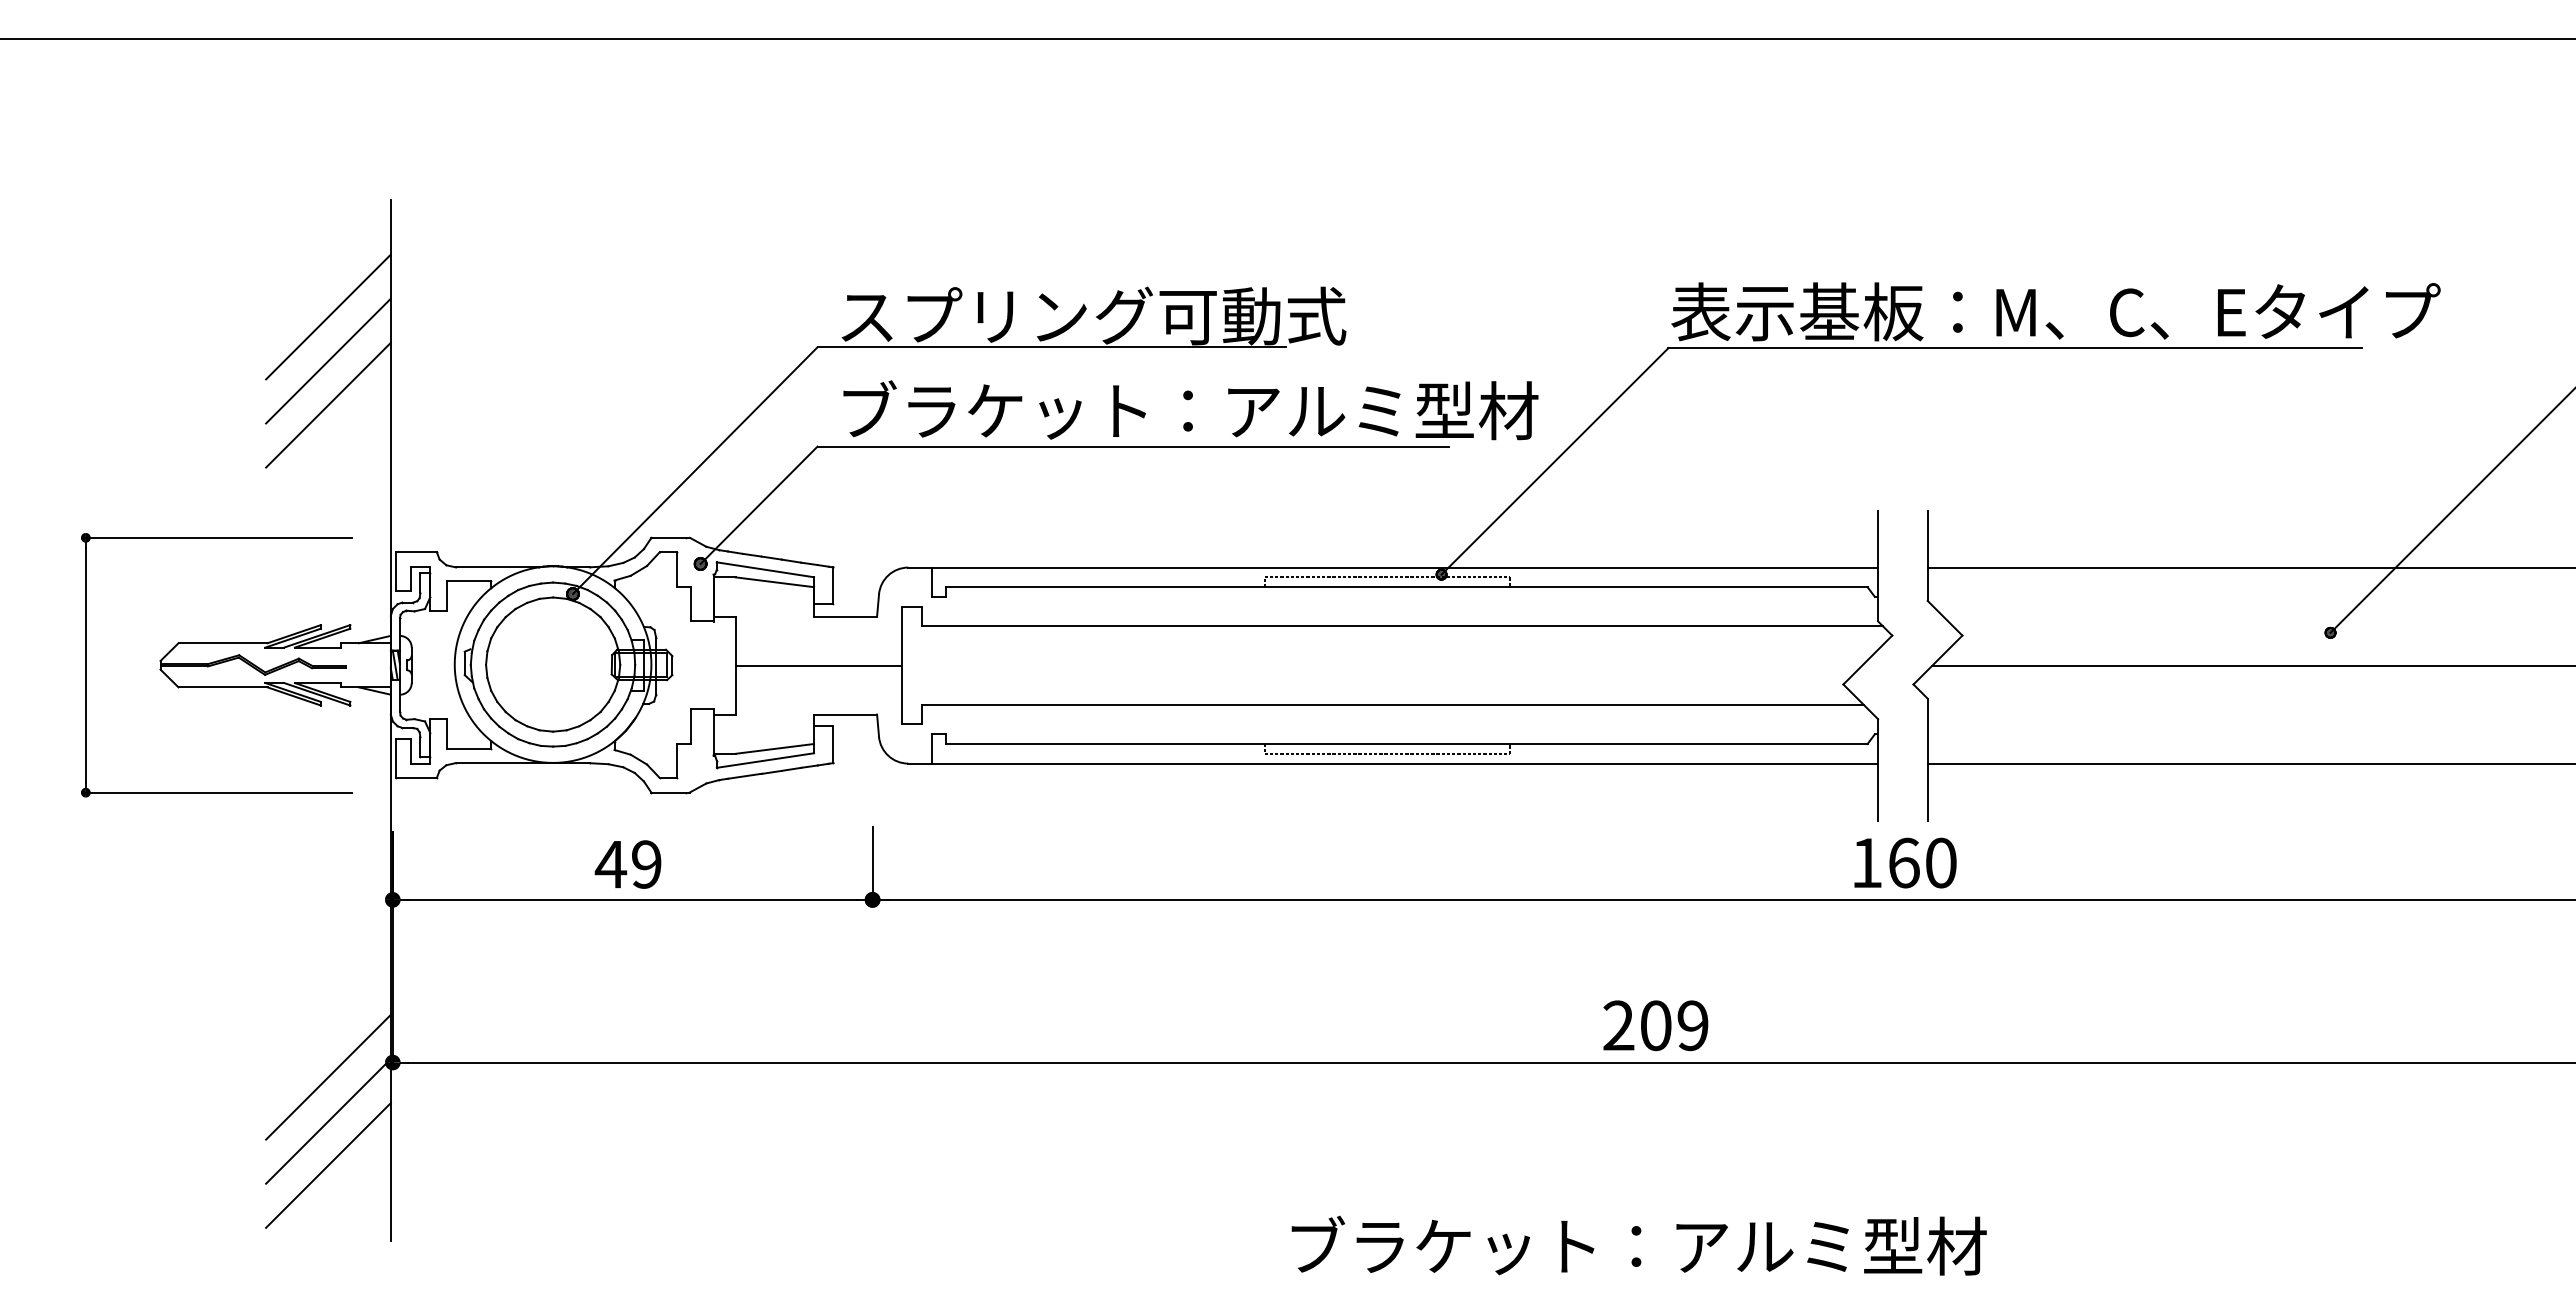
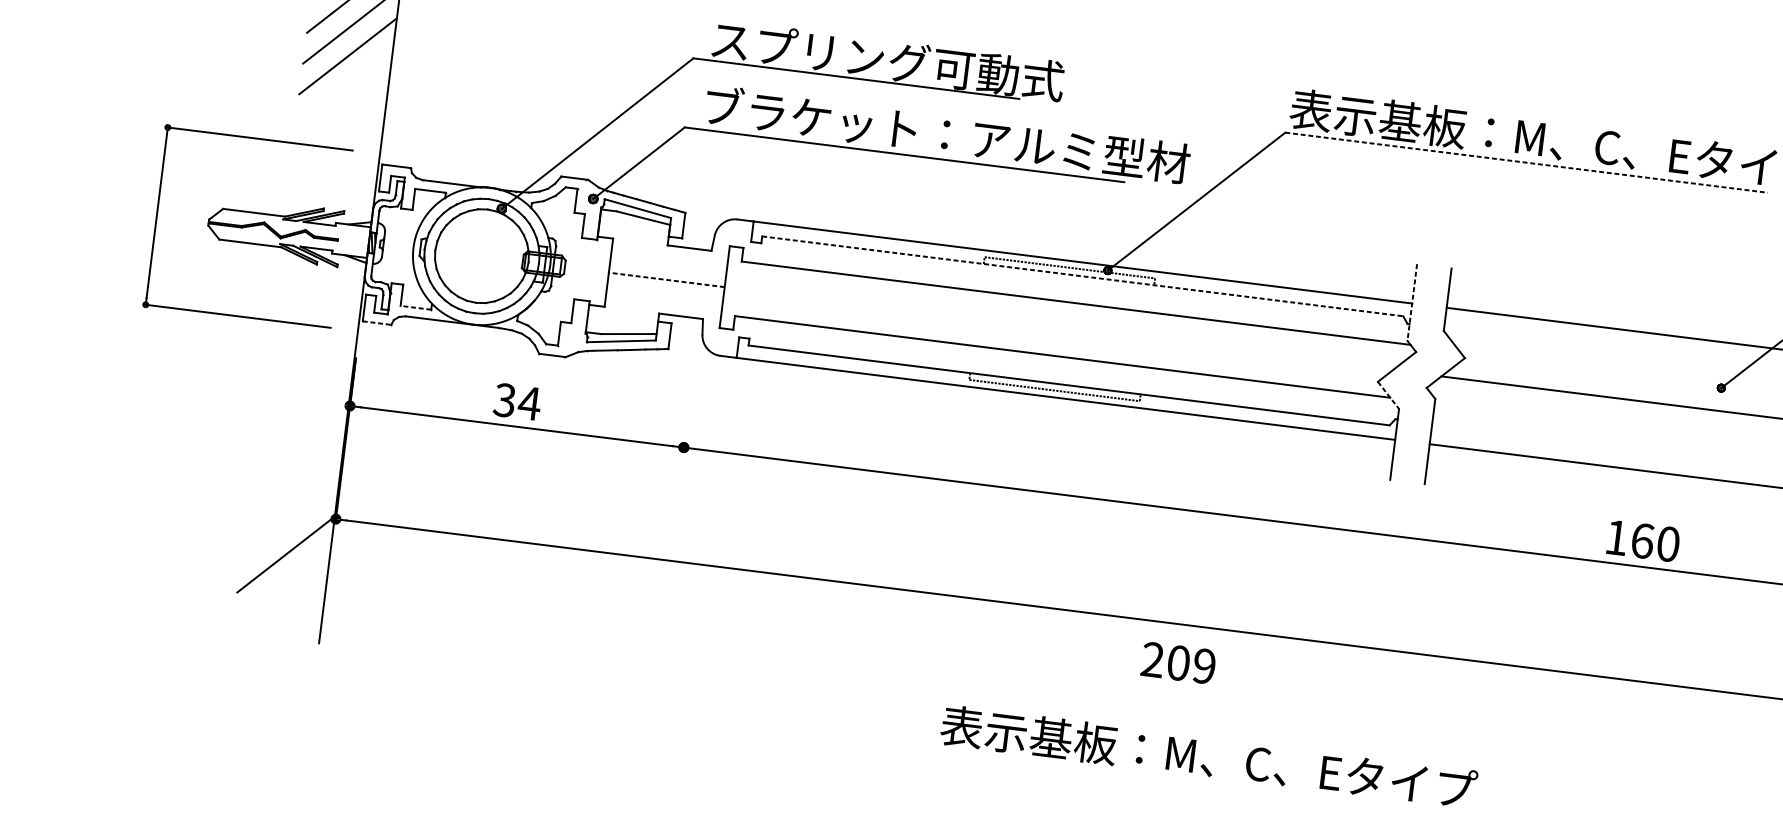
line: (2015, 348) -> (1526, 163), solid -> dashed
line: (1878, 566) -> (1412, 302), solid -> dashed
line: (1406, 587) -> (1082, 276), solid -> dashed
line: (818, 665) -> (666, 279), solid -> dashed
line: (1860, 701) -> (1388, 395), solid -> dashed
line: (468, 749) -> (415, 307), solid -> dashed
line: (416, 777) -> (377, 322), solid -> dashed
text: (1905, 862) -> (1643, 540), moved
line: (872, 863) -> (686, 422), removed
text: (628, 864) -> (517, 401), 49 -> 34
text: (1655, 1025) -> (1178, 662), moved
line: (328, 1076) -> (289, 523), removed
line: (328, 1165) -> (282, 585), removed
text: (1669, 1245) -> (1208, 757), ブラケット：アルミ型材 -> 表示基板：M、C、Eタイプ

